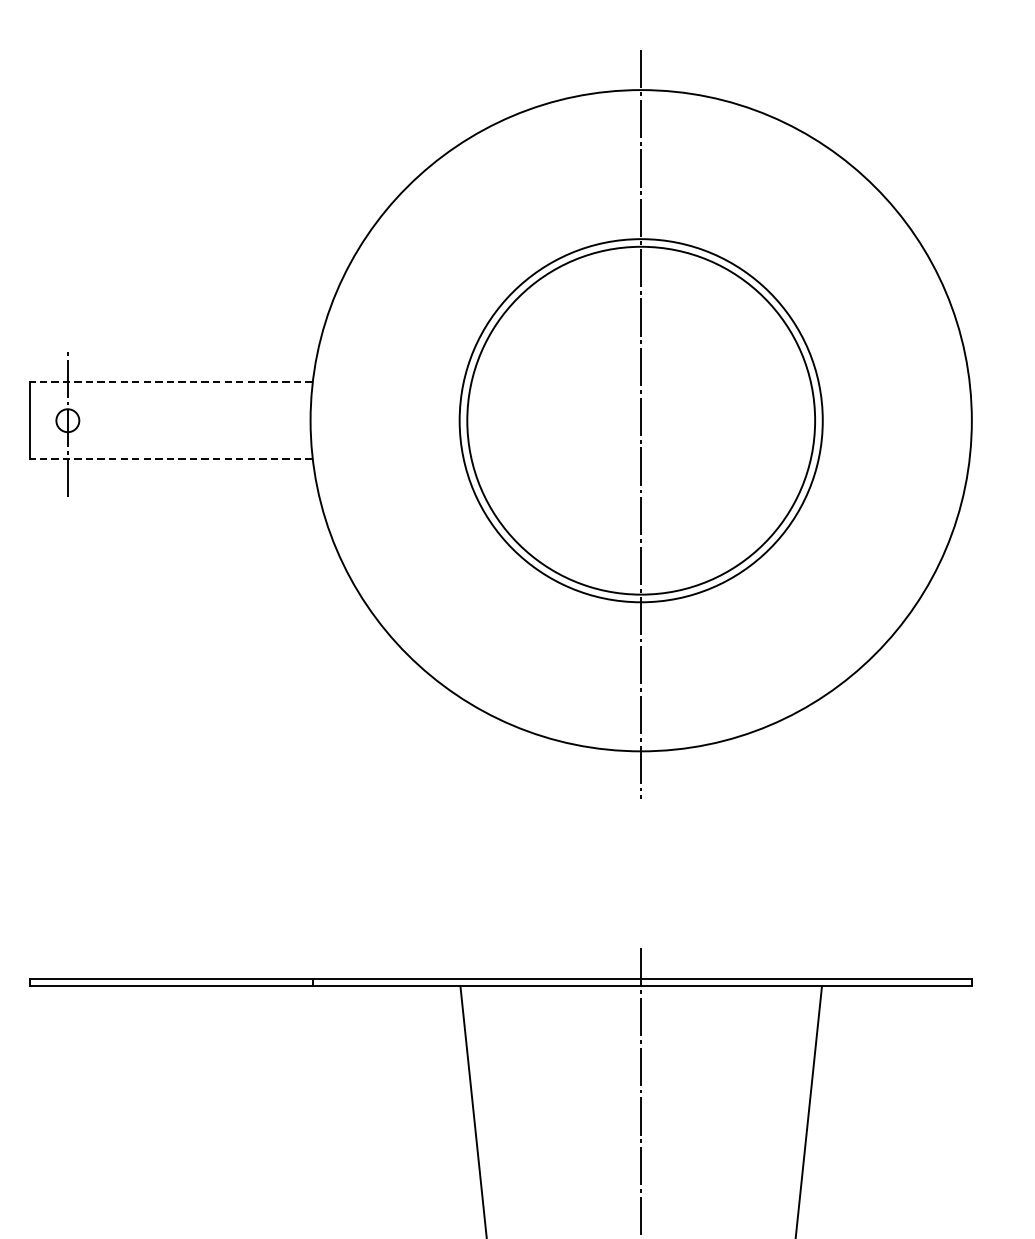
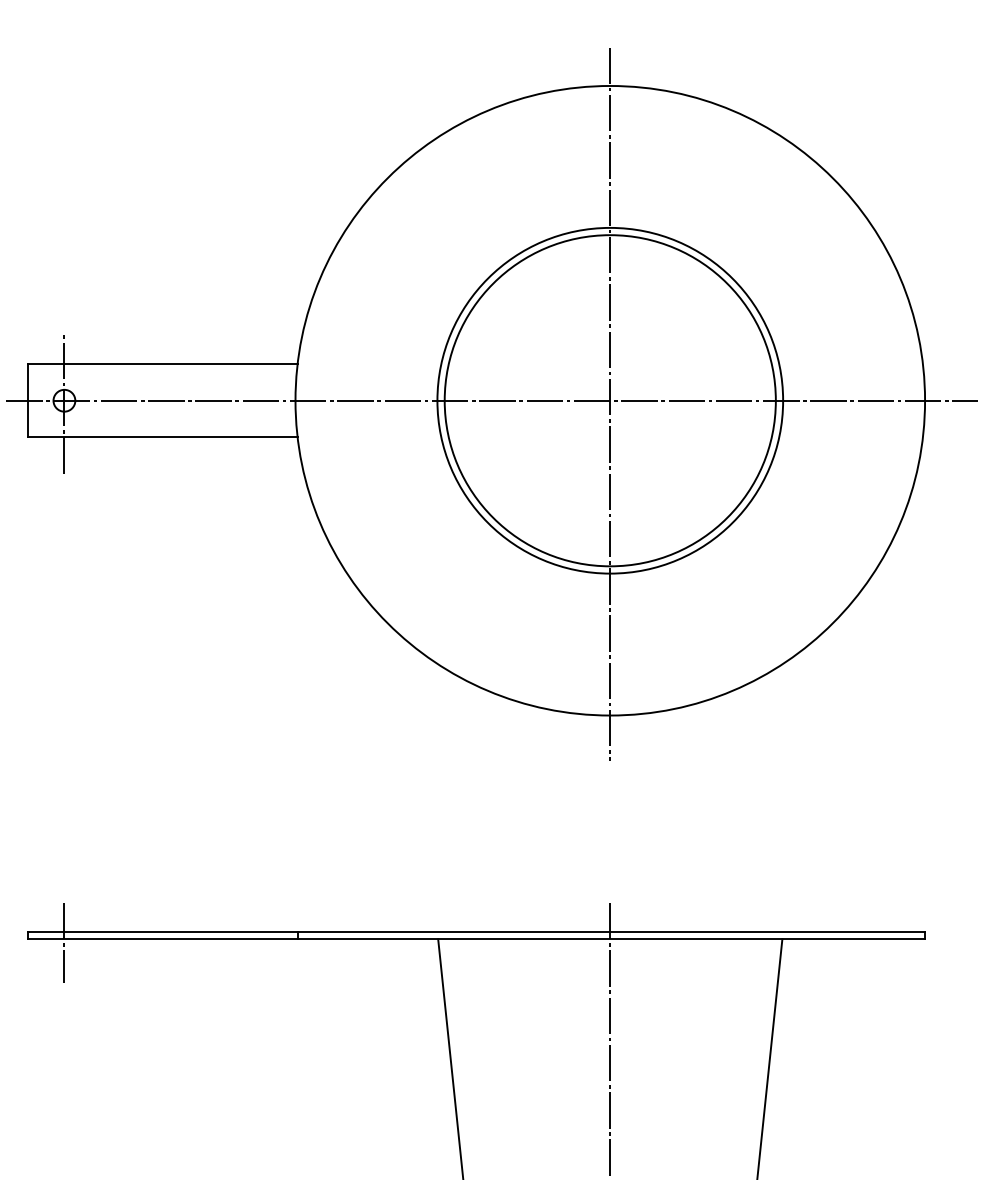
line: (170, 382) -> (162, 364), dashed -> solid
line: (516, 420) -> (491, 400), added
line: (170, 459) -> (162, 437), dashed -> solid
line: (67, 989) -> (64, 942), added

